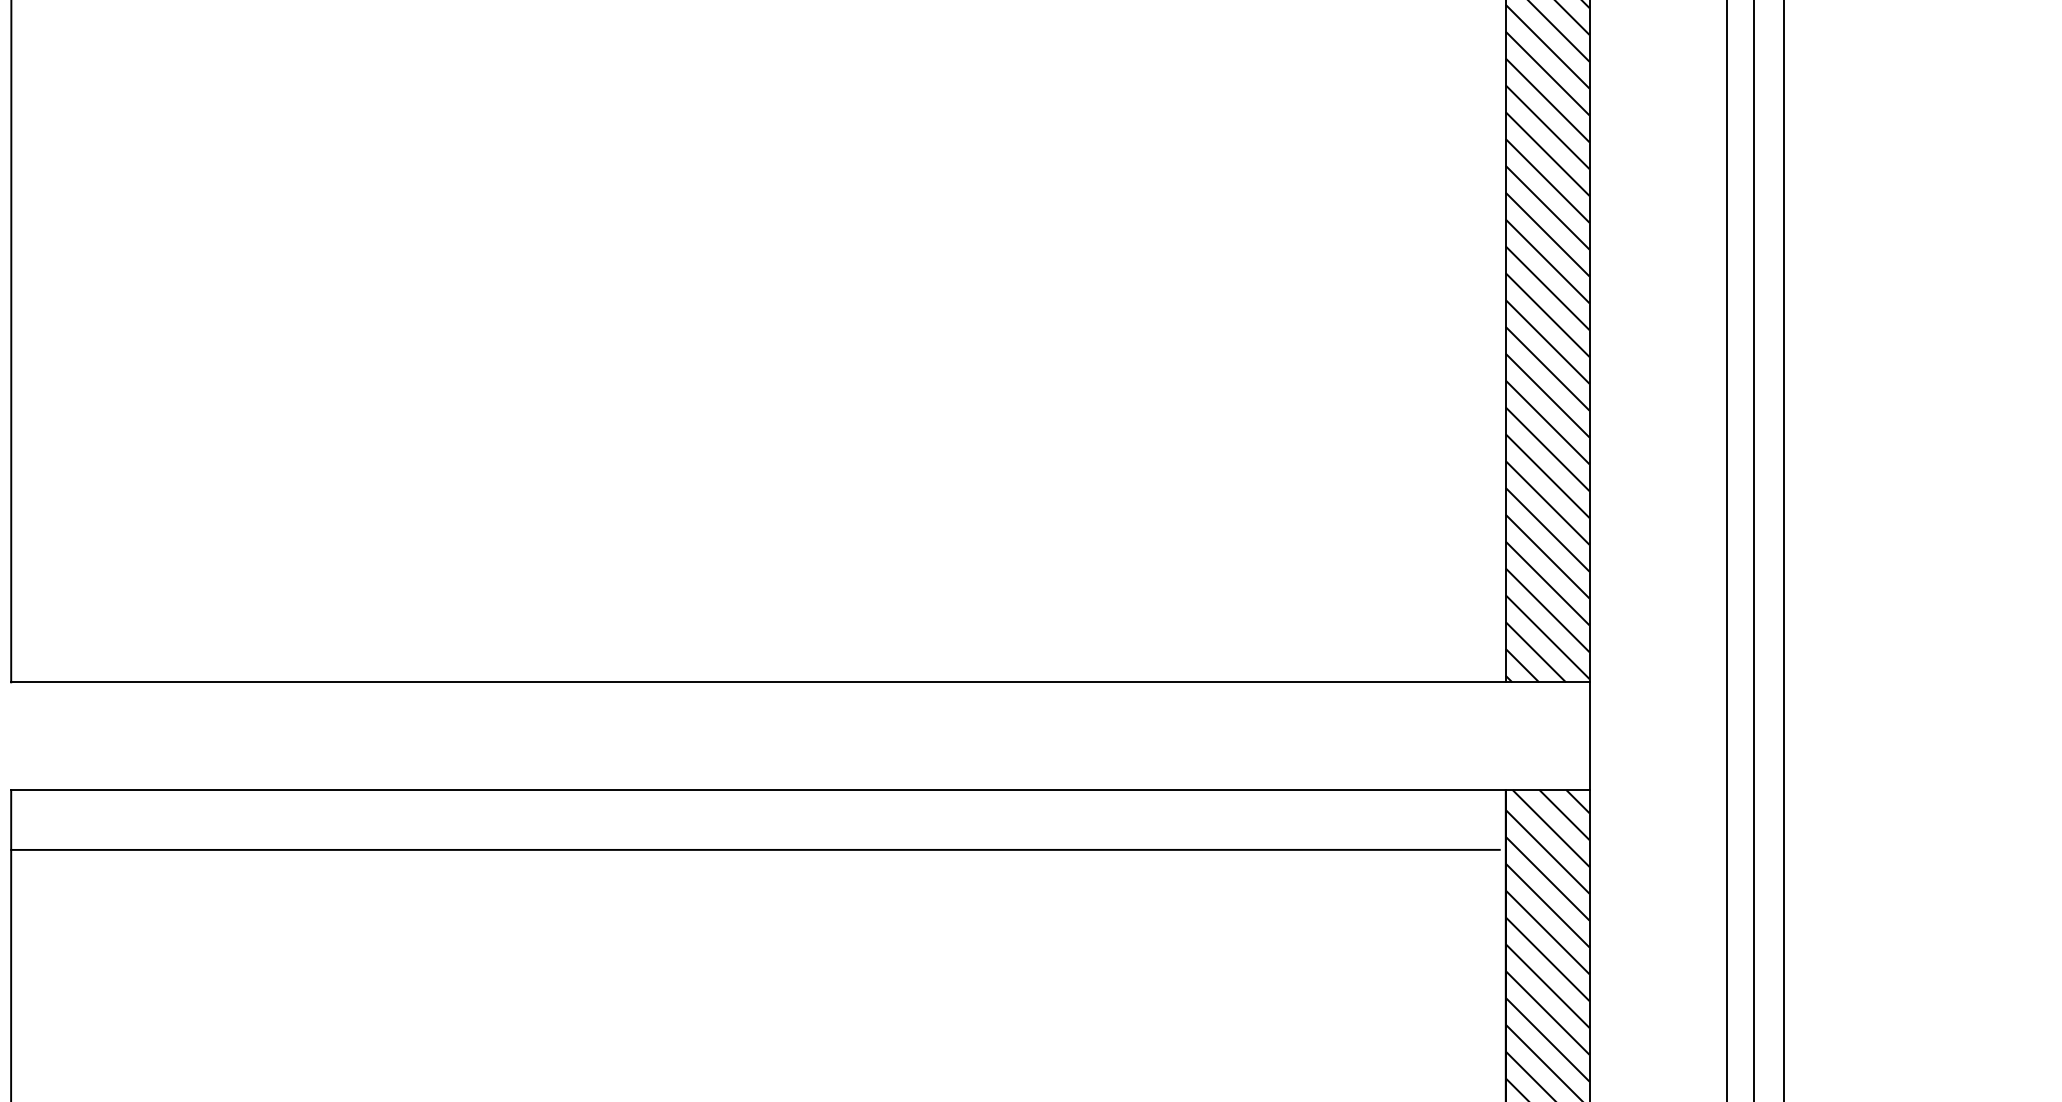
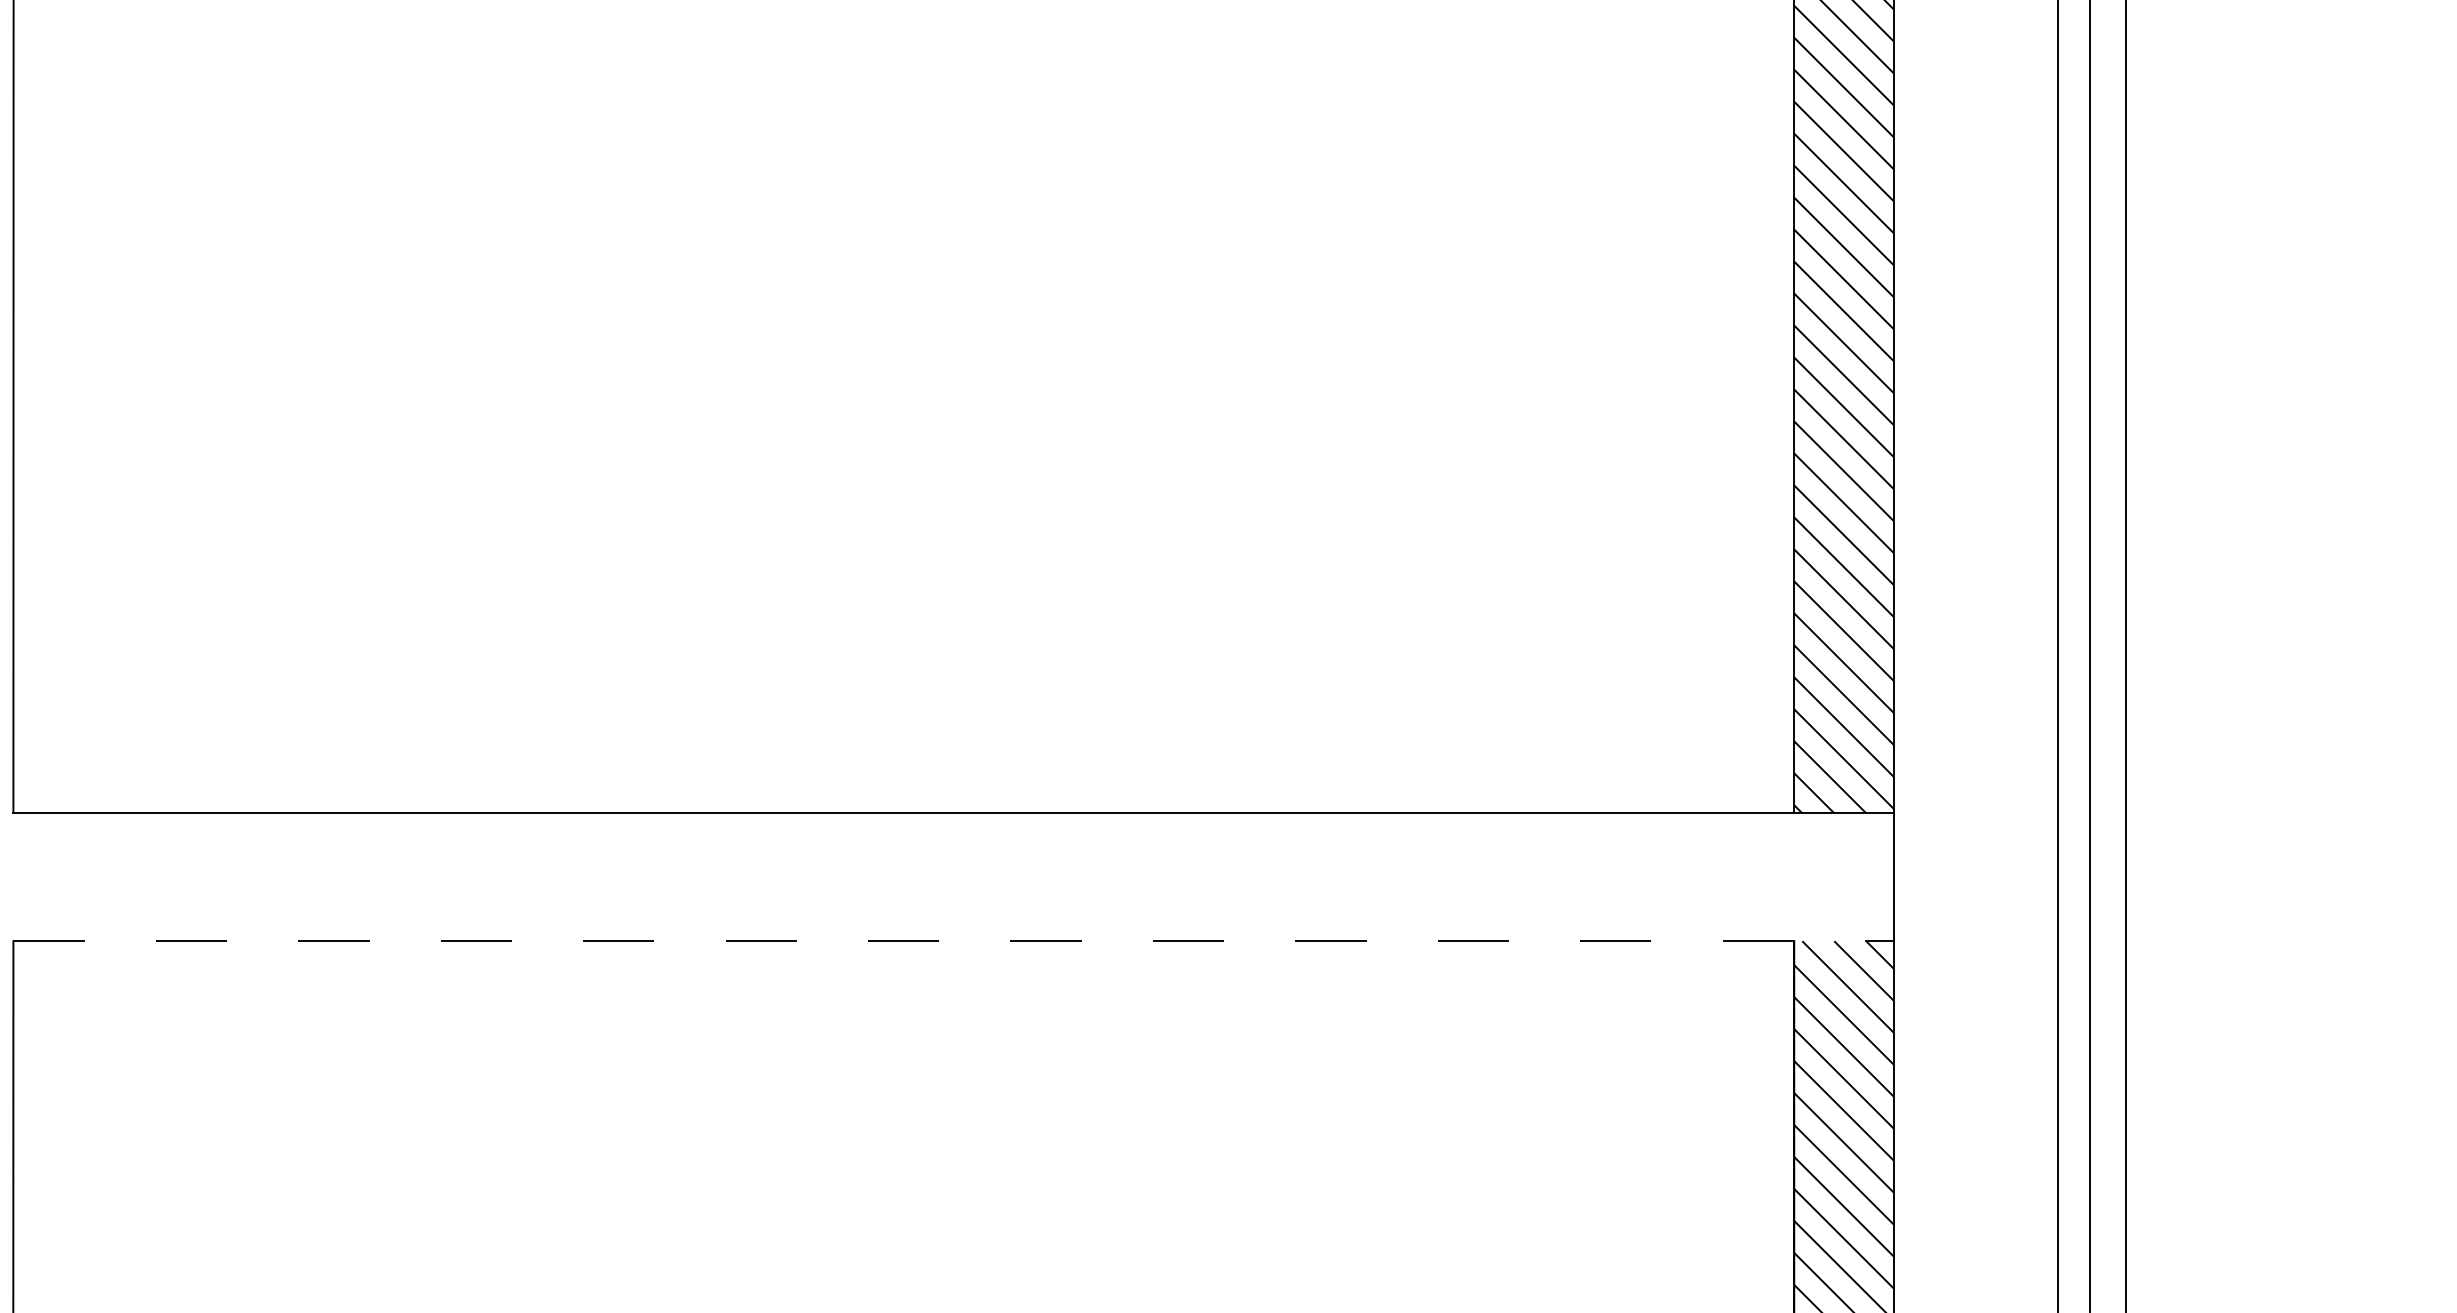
line: (800, 789) -> (953, 940), solid -> dashed
line: (755, 849) -> (900, 1012), removed

